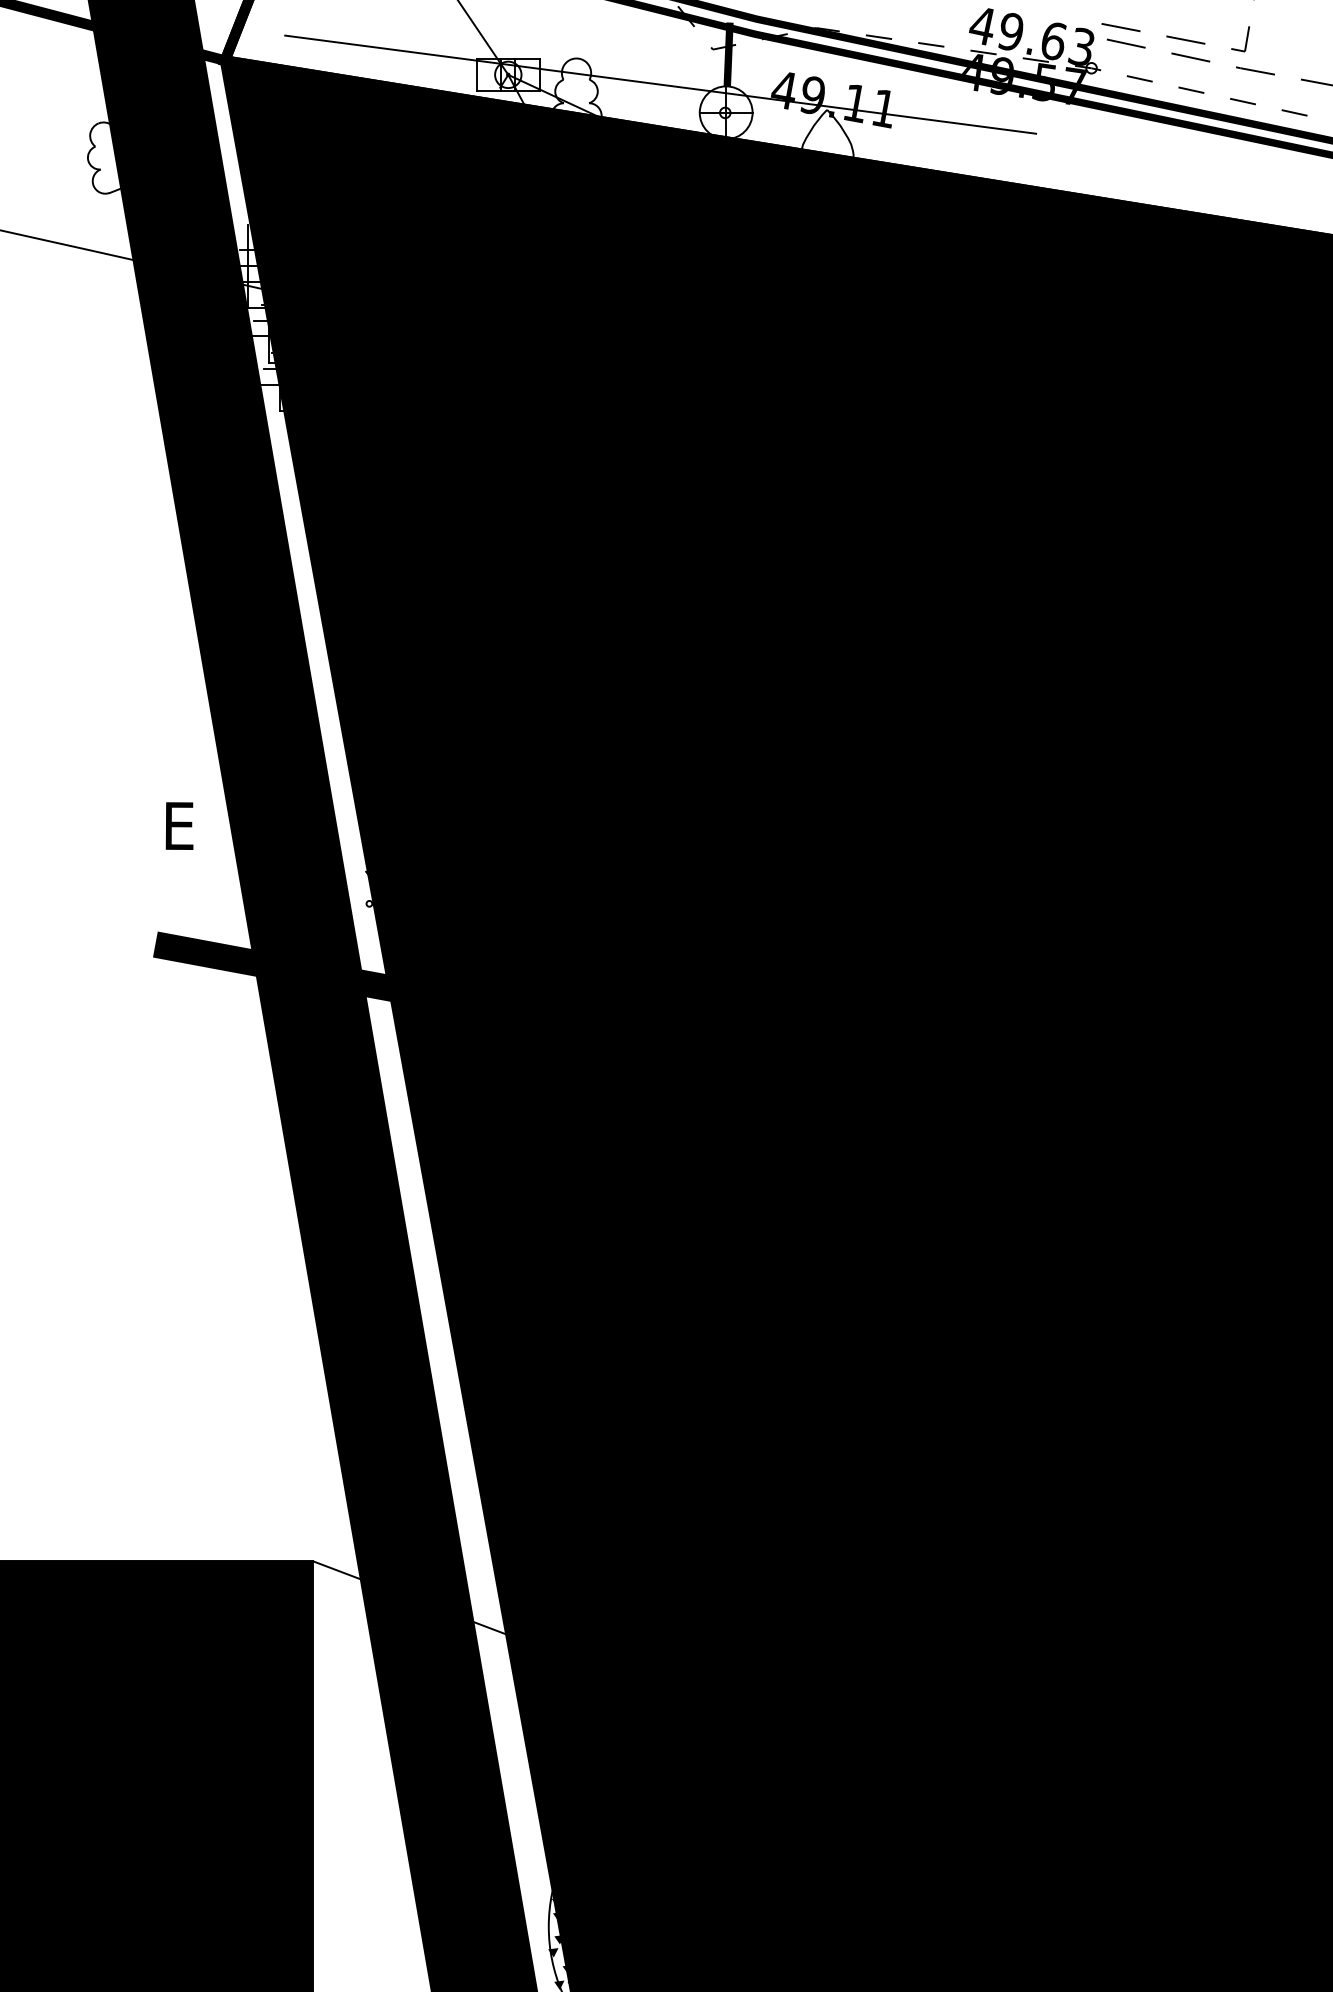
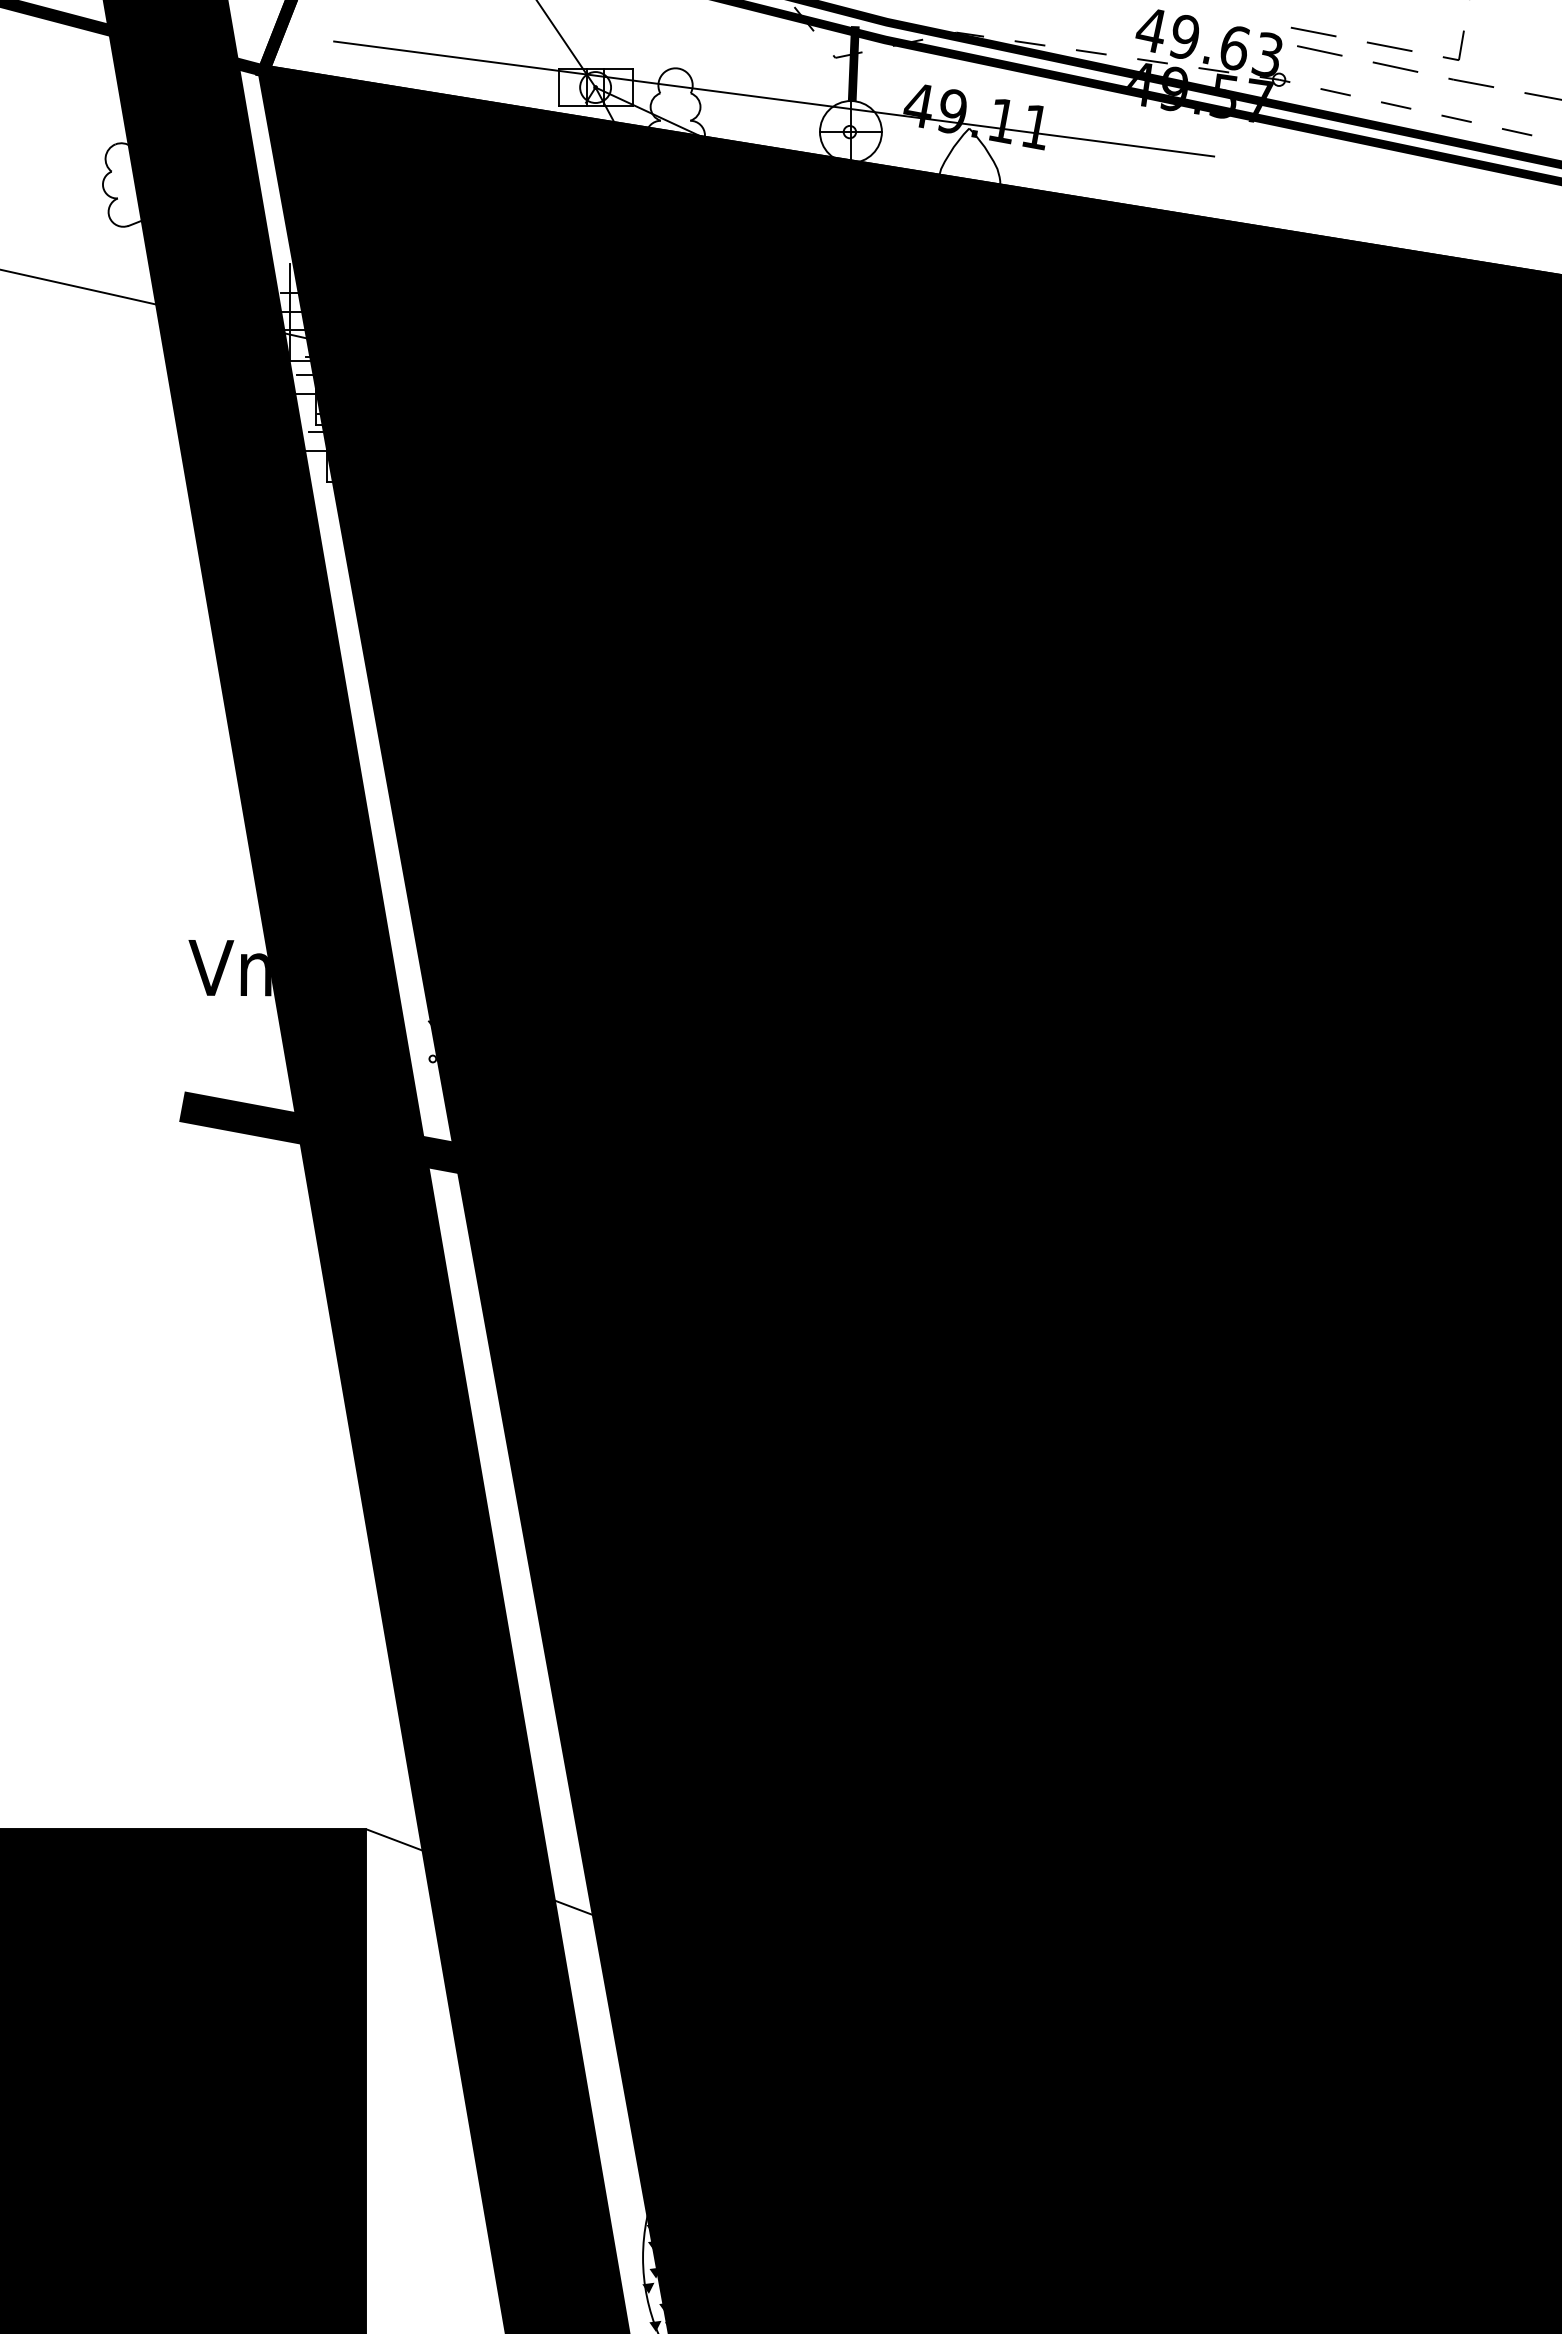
text: (195, 826) -> (229, 968), E -> Vmp

